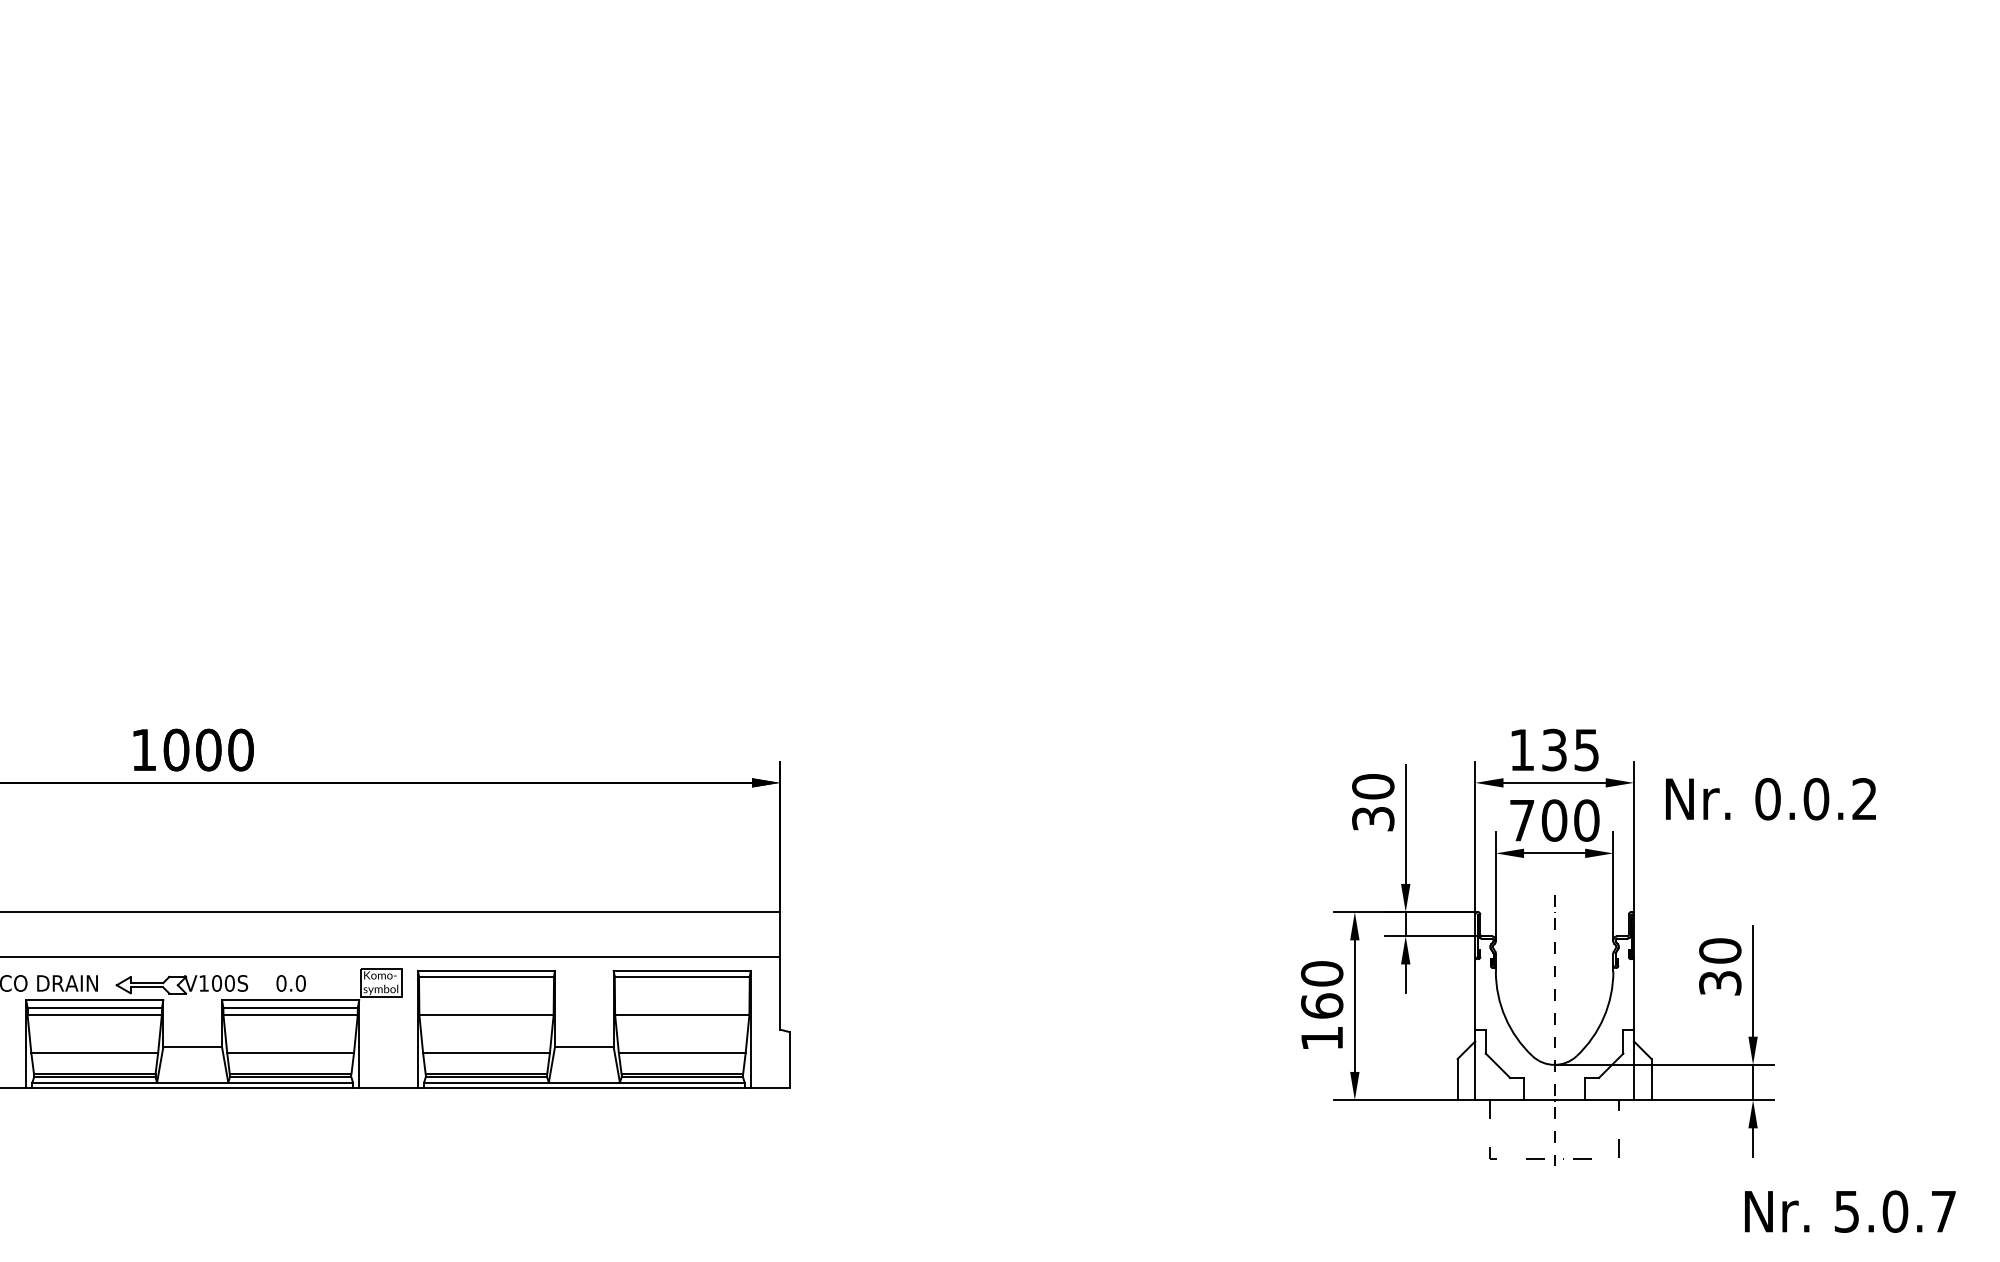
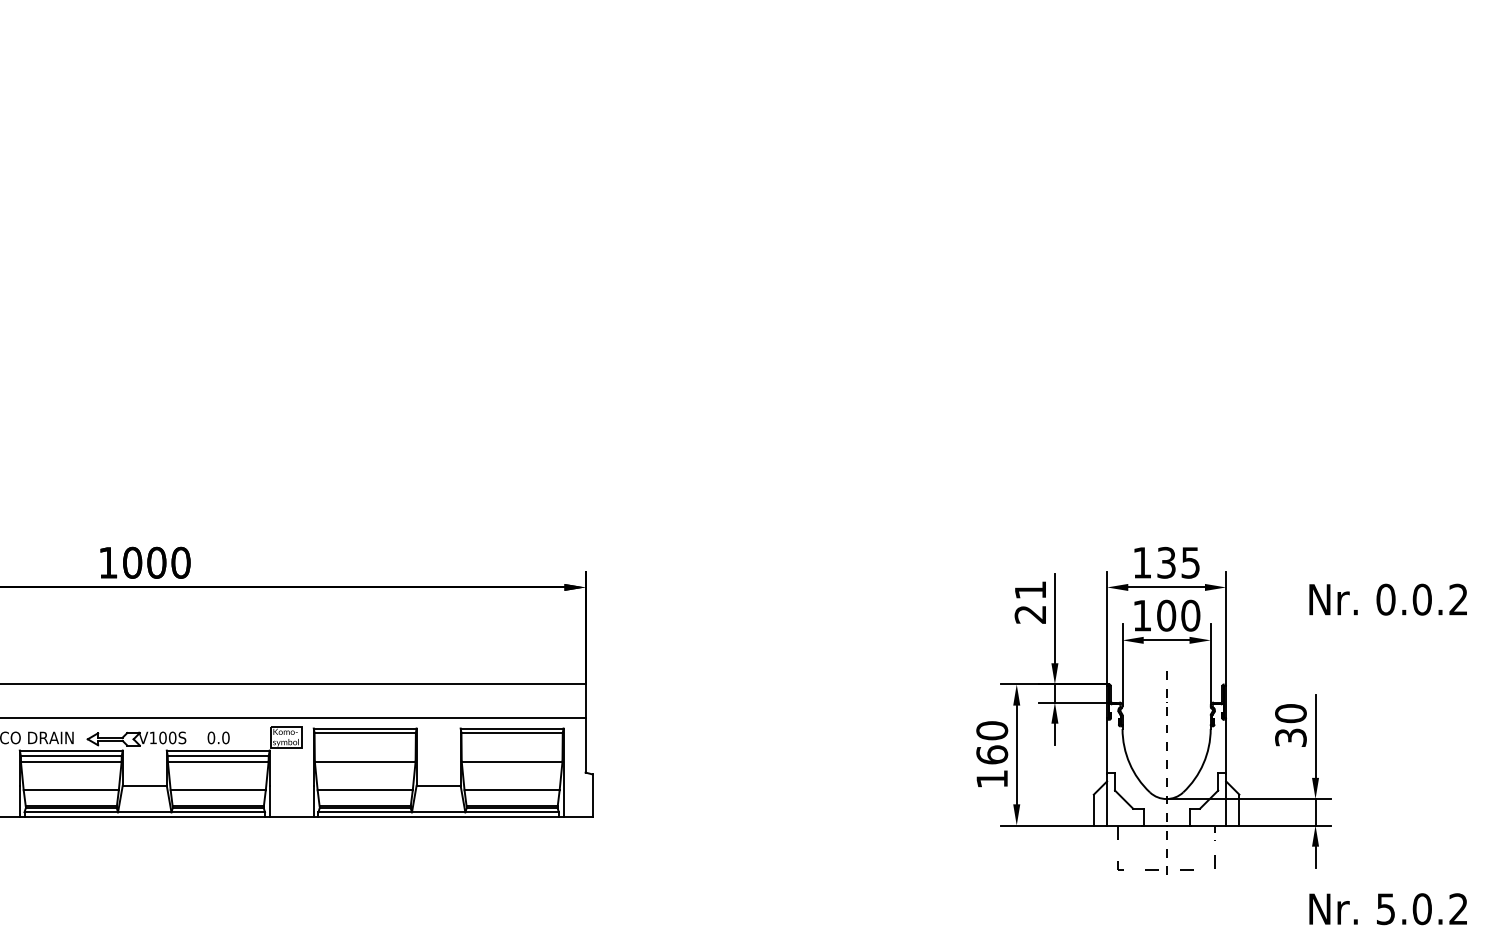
text: (1770, 799) -> (1387, 599), moved
text: (1373, 802) -> (1030, 602), 30 -> 21
text: (1522, 820) -> (1142, 615), 700 -> 100
text: (1943, 1211) -> (1458, 909), 5.0.7 -> 5.0.2

